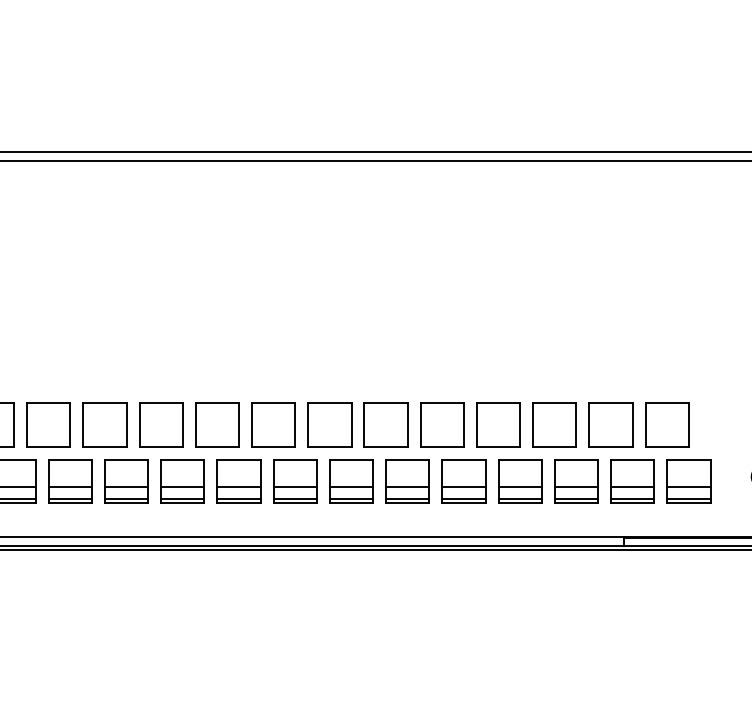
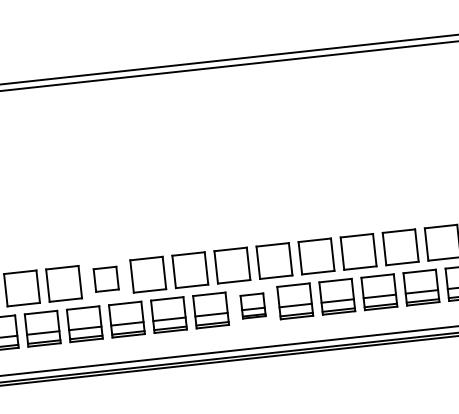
part: (161, 424) -> (106, 278), size x0.7
part: (351, 481) -> (253, 306), size x0.7

